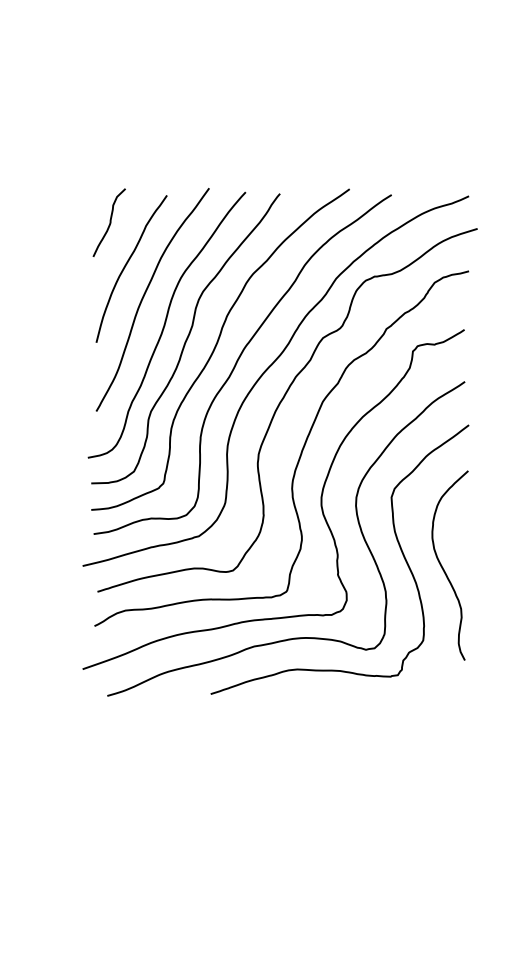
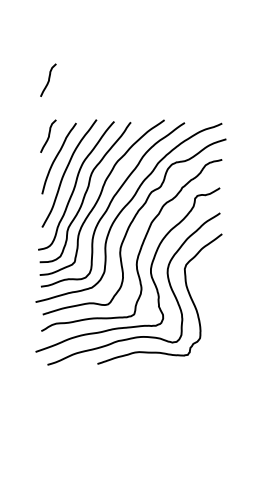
curve: (109, 105) -> (48, 79), added
curve: (444, 566) -> (210, 302), removed

